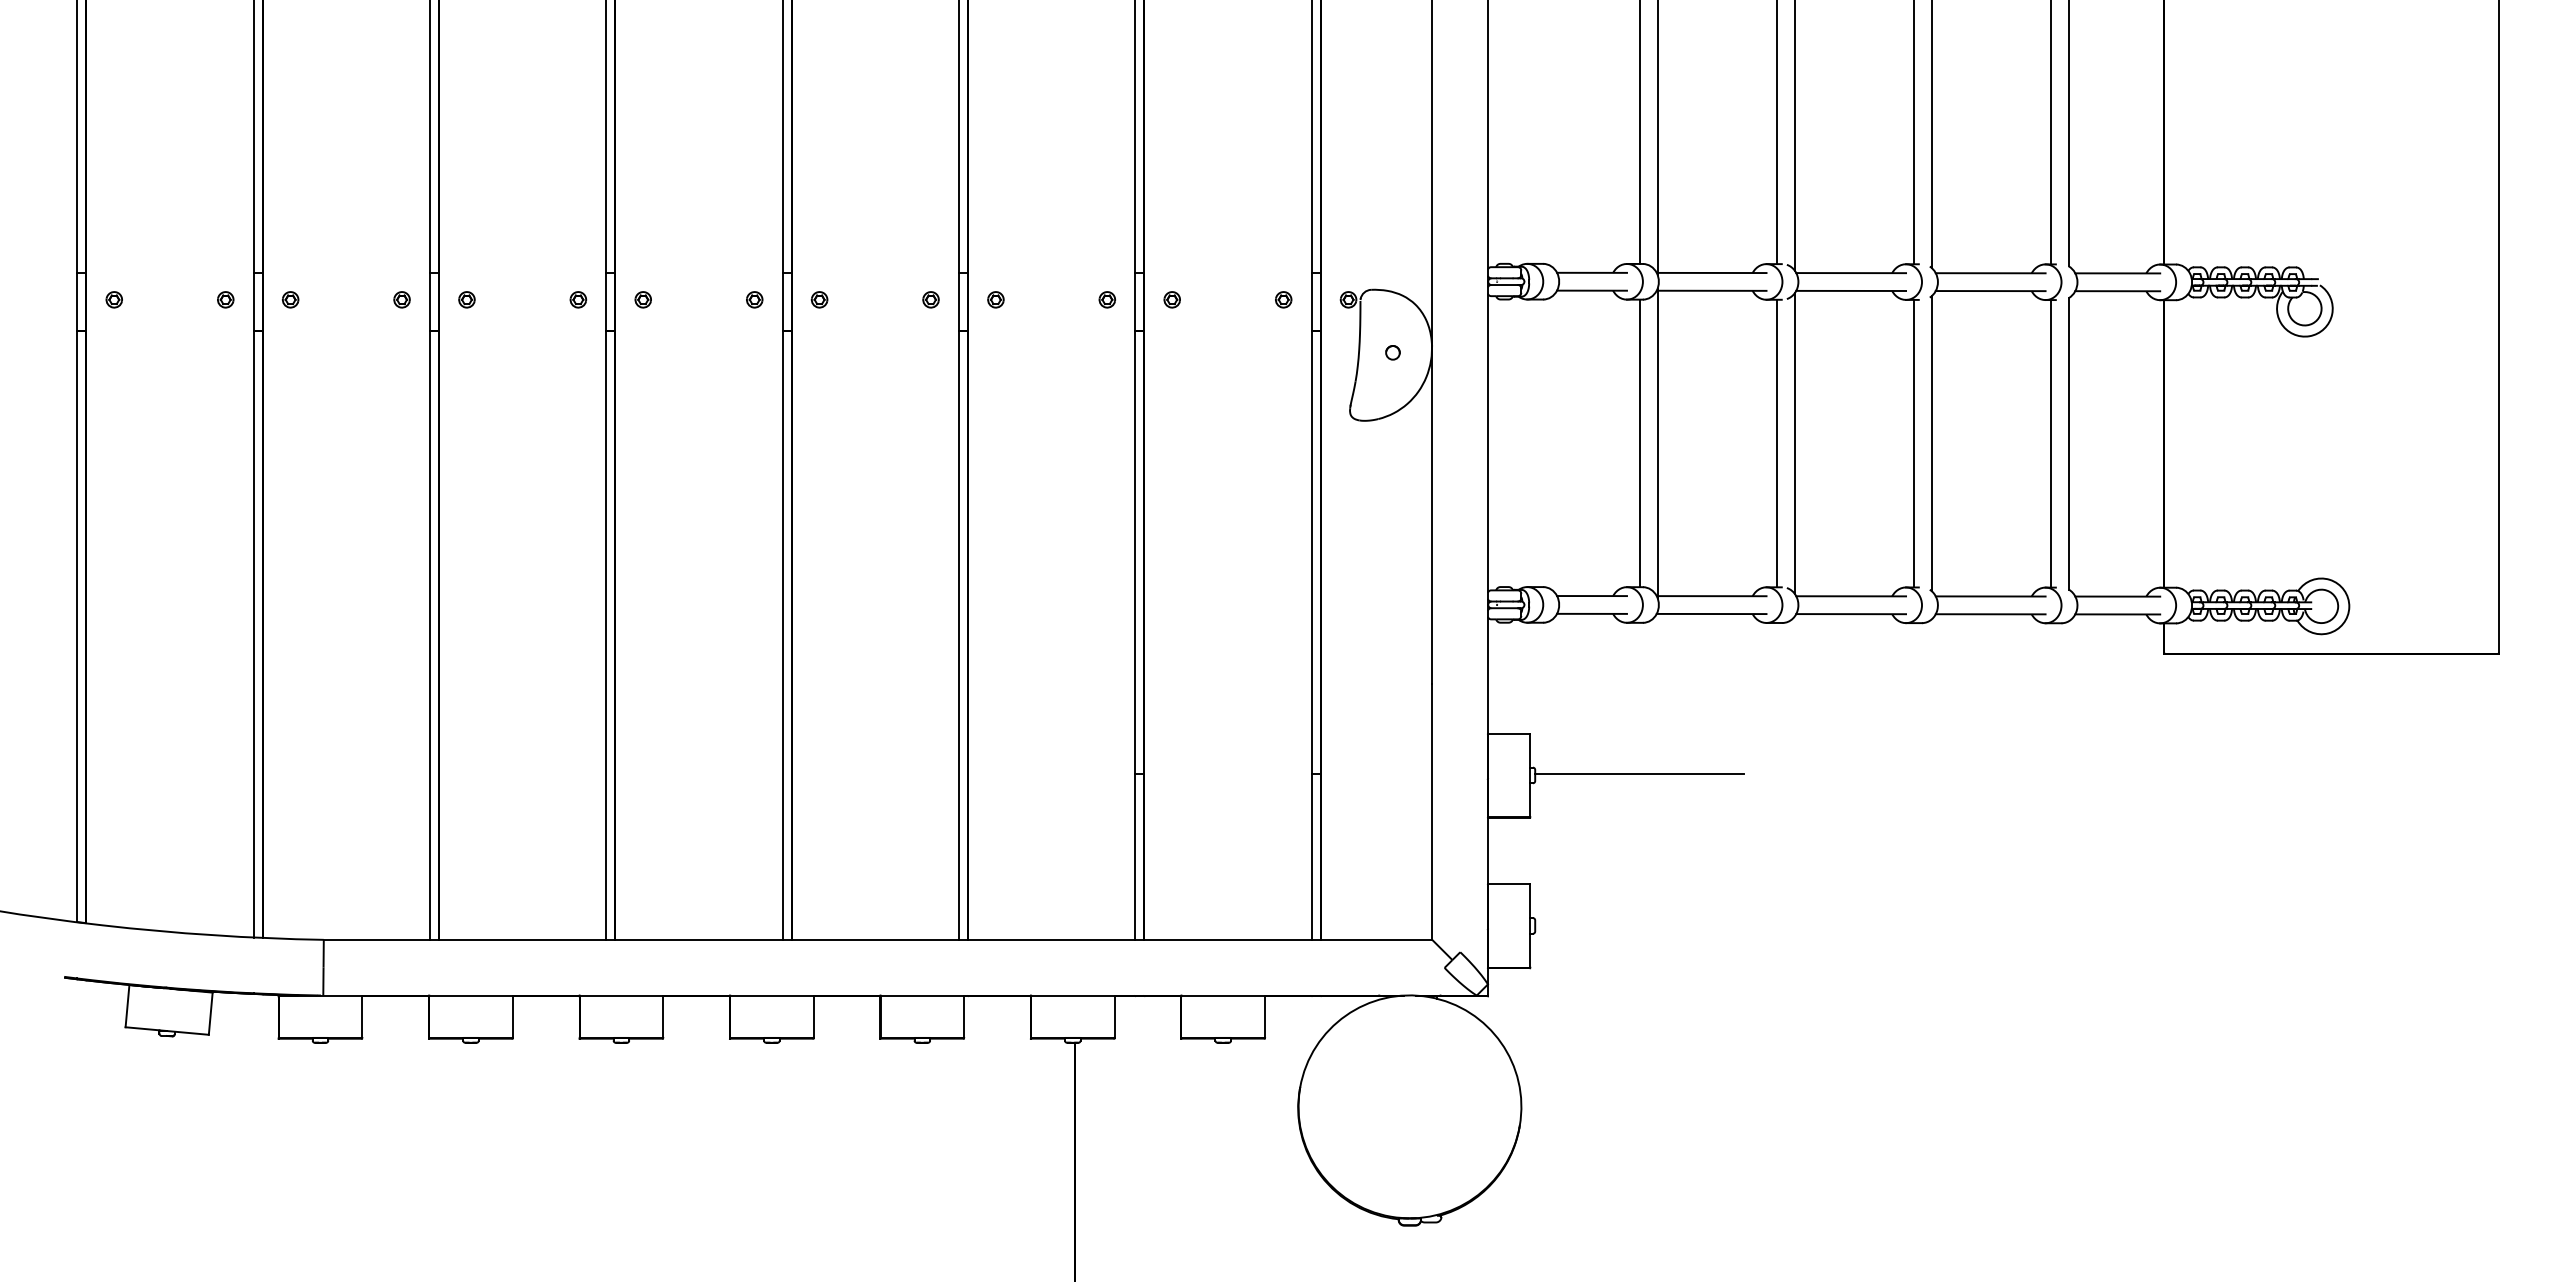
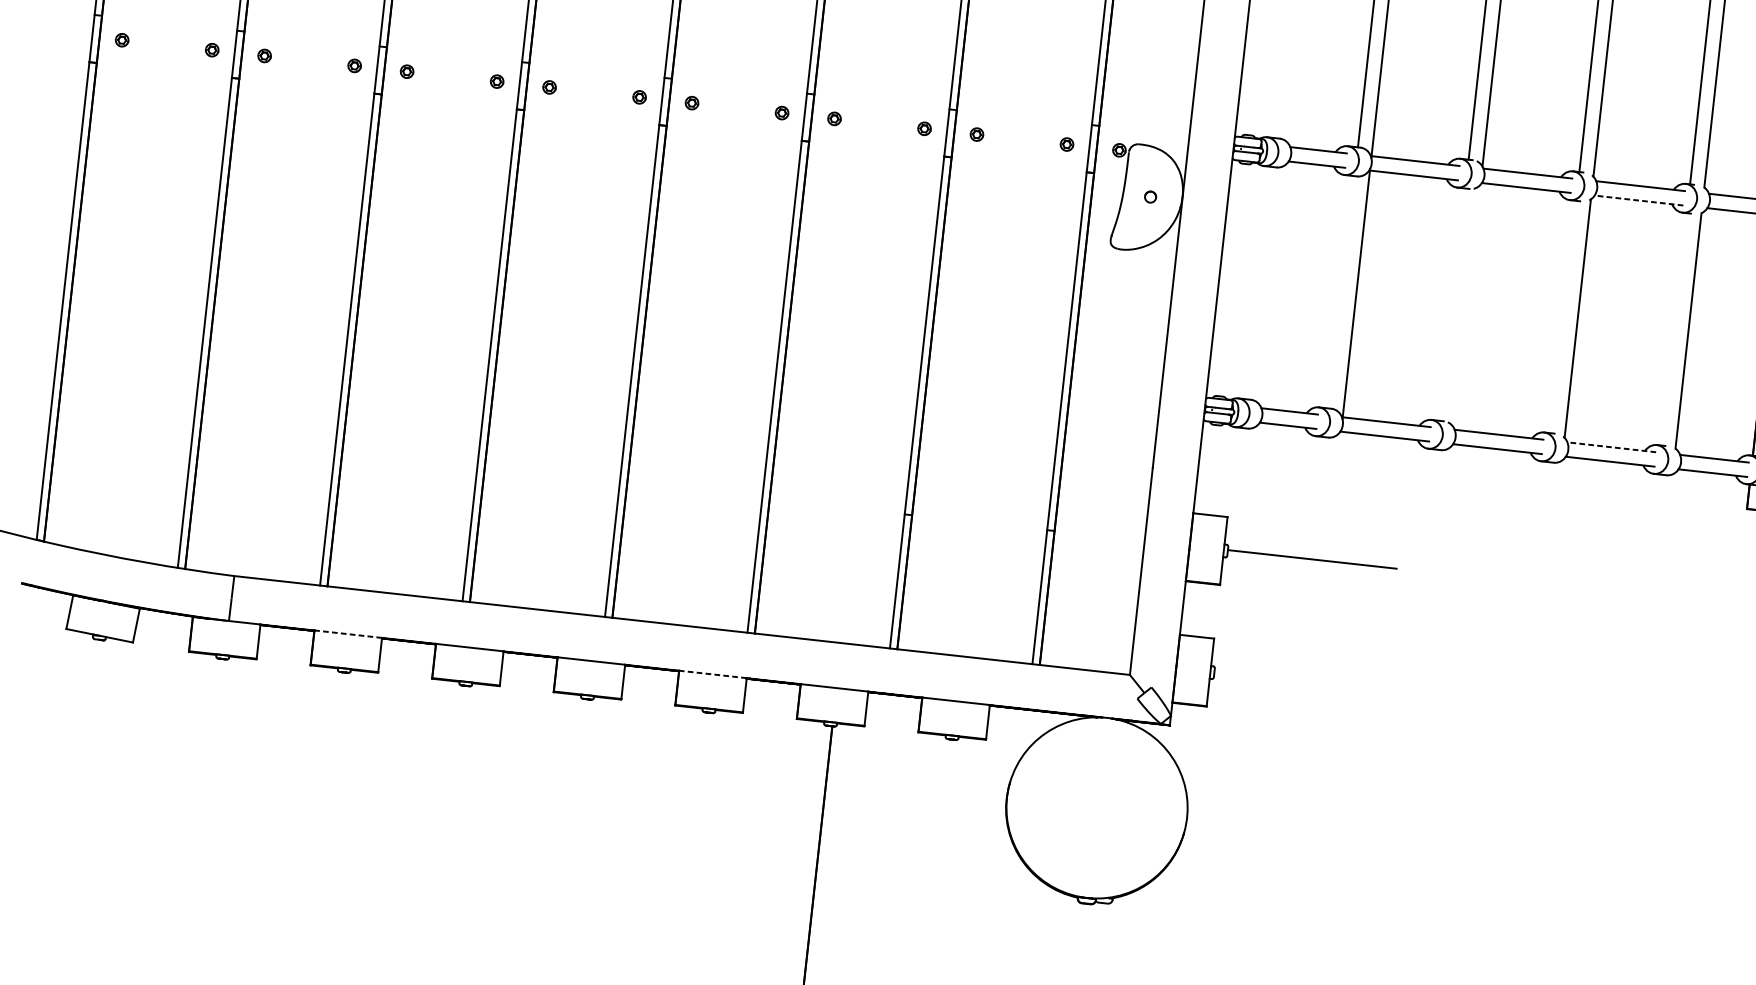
line: (1990, 291) -> (1638, 200), solid -> dashed
line: (1639, 443) -> (1341, 292), removed
line: (1776, 443) -> (1452, 304), removed
line: (1794, 443) -> (1466, 306), removed
line: (1913, 443) -> (1563, 316), removed
line: (2050, 443) -> (1673, 329), removed
line: (1990, 596) -> (1611, 447), solid -> dashed
line: (470, 995) -> (347, 634), solid -> dashed
line: (922, 995) -> (713, 674), solid -> dashed

